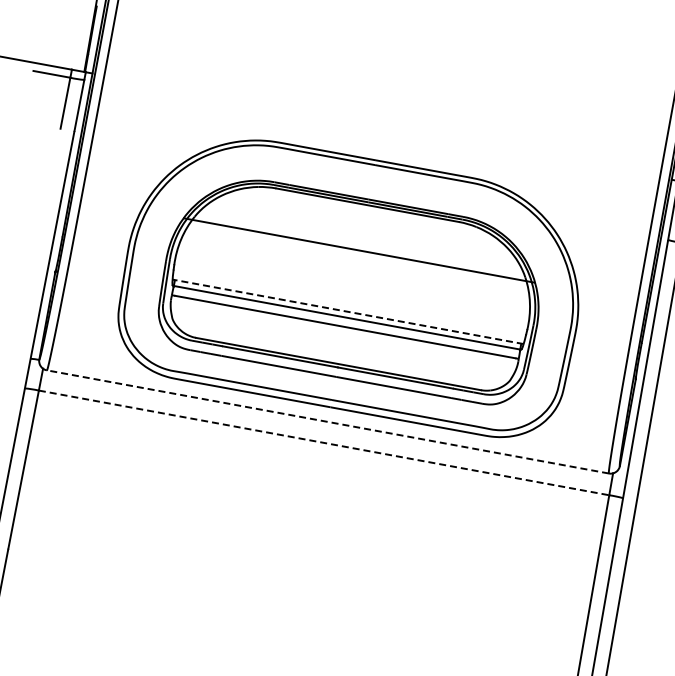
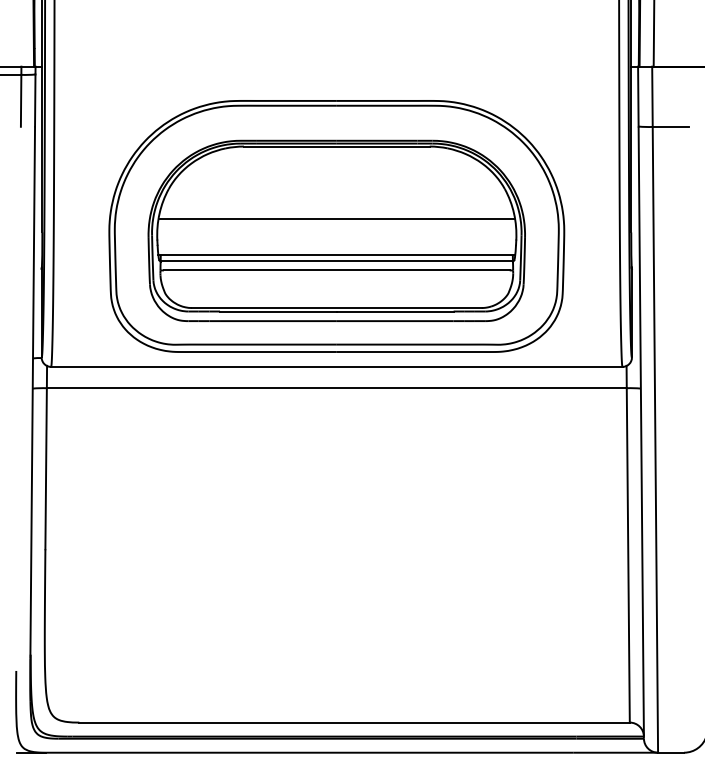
line: (359, 250) -> (336, 218), moved
line: (347, 311) -> (336, 254), dashed -> solid
line: (327, 421) -> (336, 366), dashed -> solid
line: (323, 443) -> (336, 388), dashed -> solid

